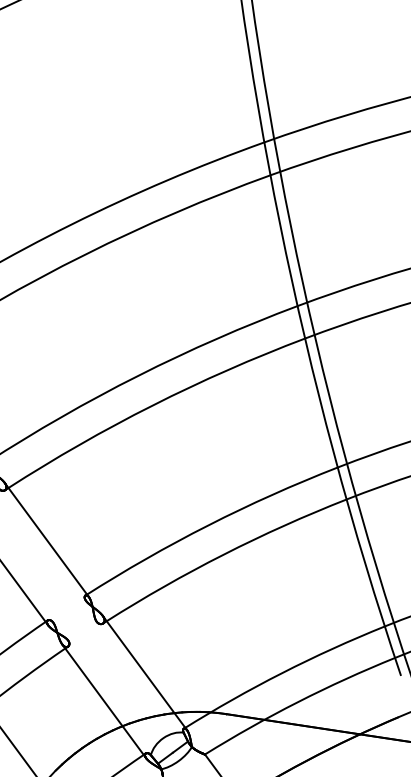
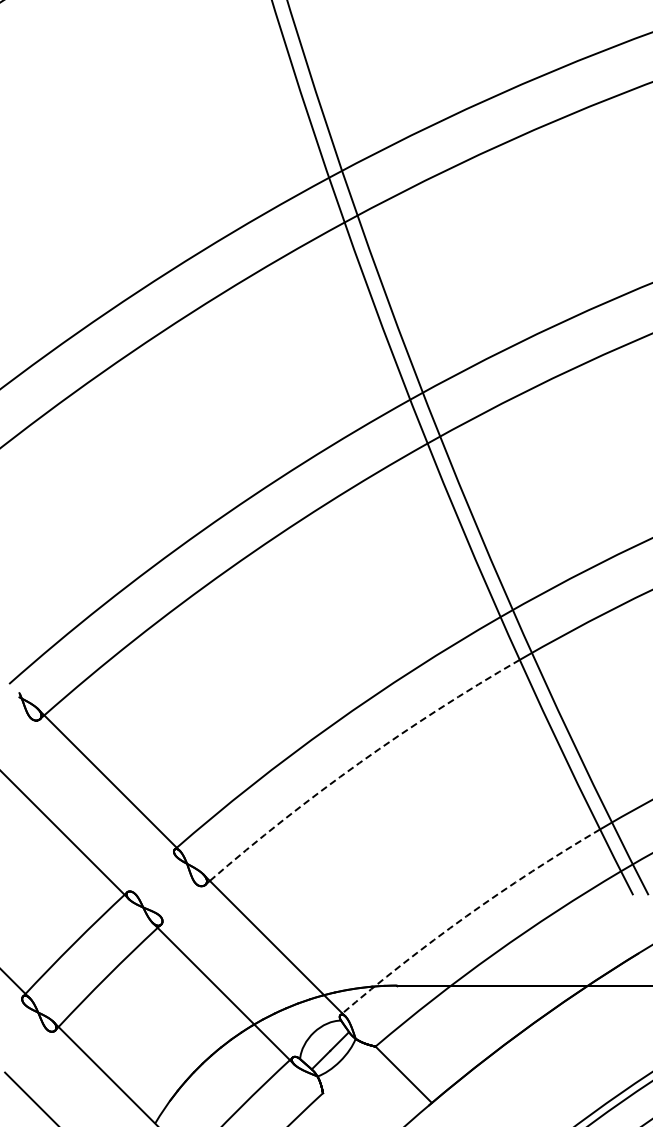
arc: (223, 554) -> (359, 763), solid -> dashed
arc: (282, 673) -> (466, 916), solid -> dashed

